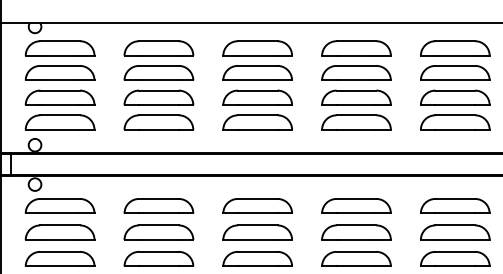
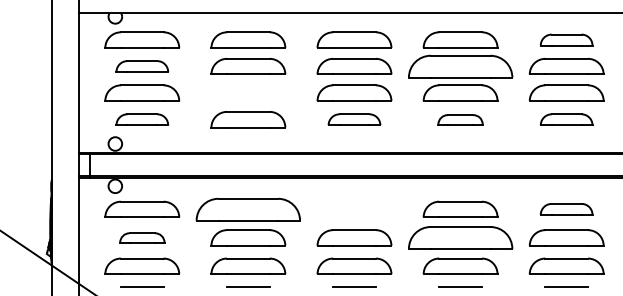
part: (455, 47) -> (566, 39), size x0.7
part: (60, 73) -> (142, 66), size x0.7
part: (356, 73) -> (460, 66), size x1.4
part: (159, 97) -> (248, 92), removed
part: (60, 122) -> (142, 119), size x0.7
part: (257, 122) -> (354, 119), size x0.7
part: (356, 122) -> (460, 119), size x0.6
part: (455, 122) -> (566, 119), size x0.7
part: (159, 205) -> (248, 208), size x1.4
part: (257, 205) -> (354, 208), removed
part: (455, 205) -> (566, 208), size x0.7
part: (60, 232) -> (142, 237), size x0.6
part: (356, 232) -> (460, 237), size x1.4

